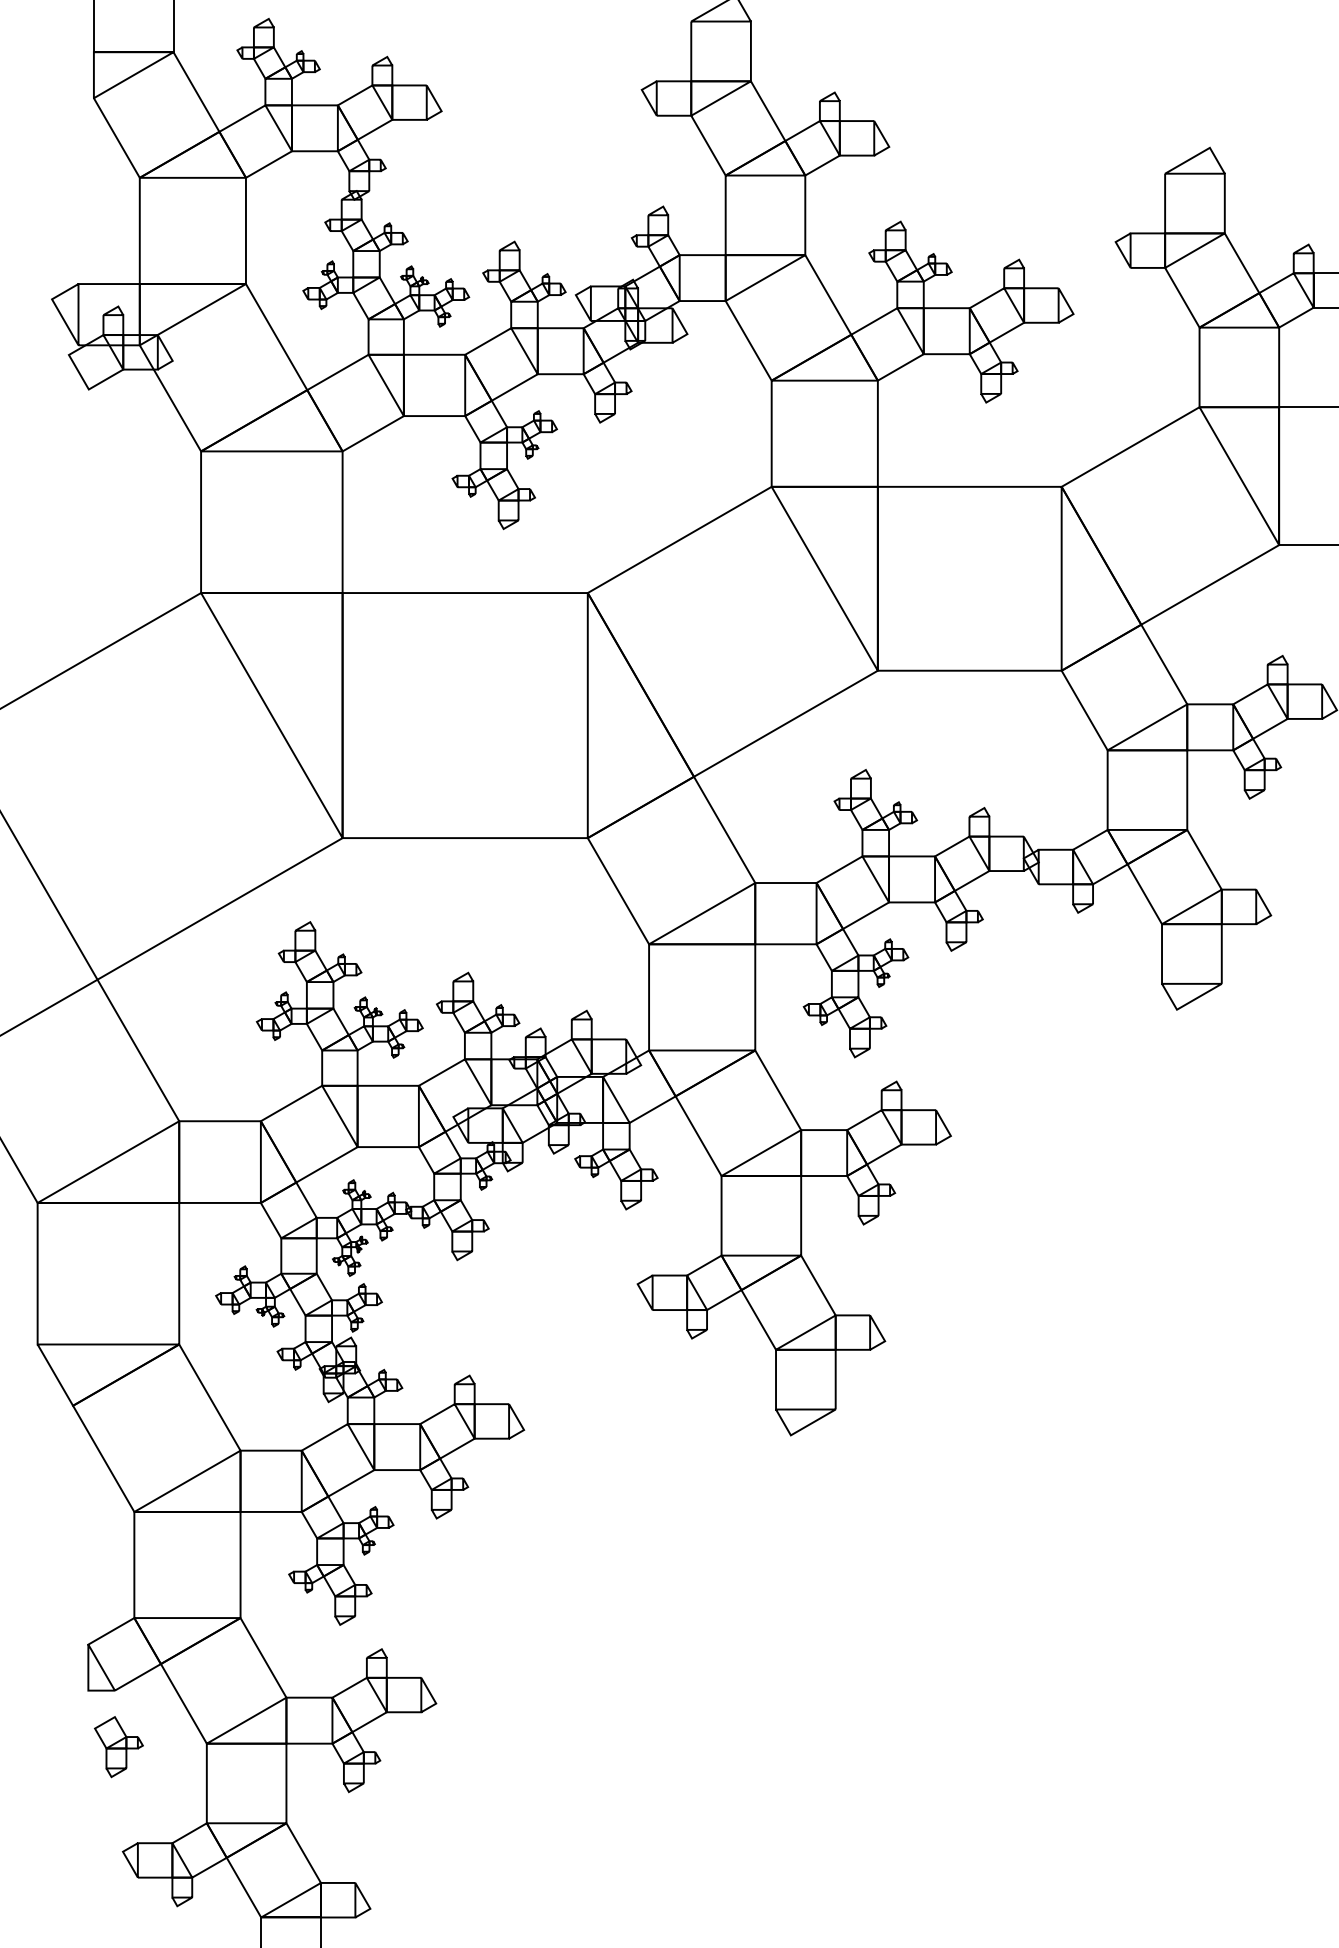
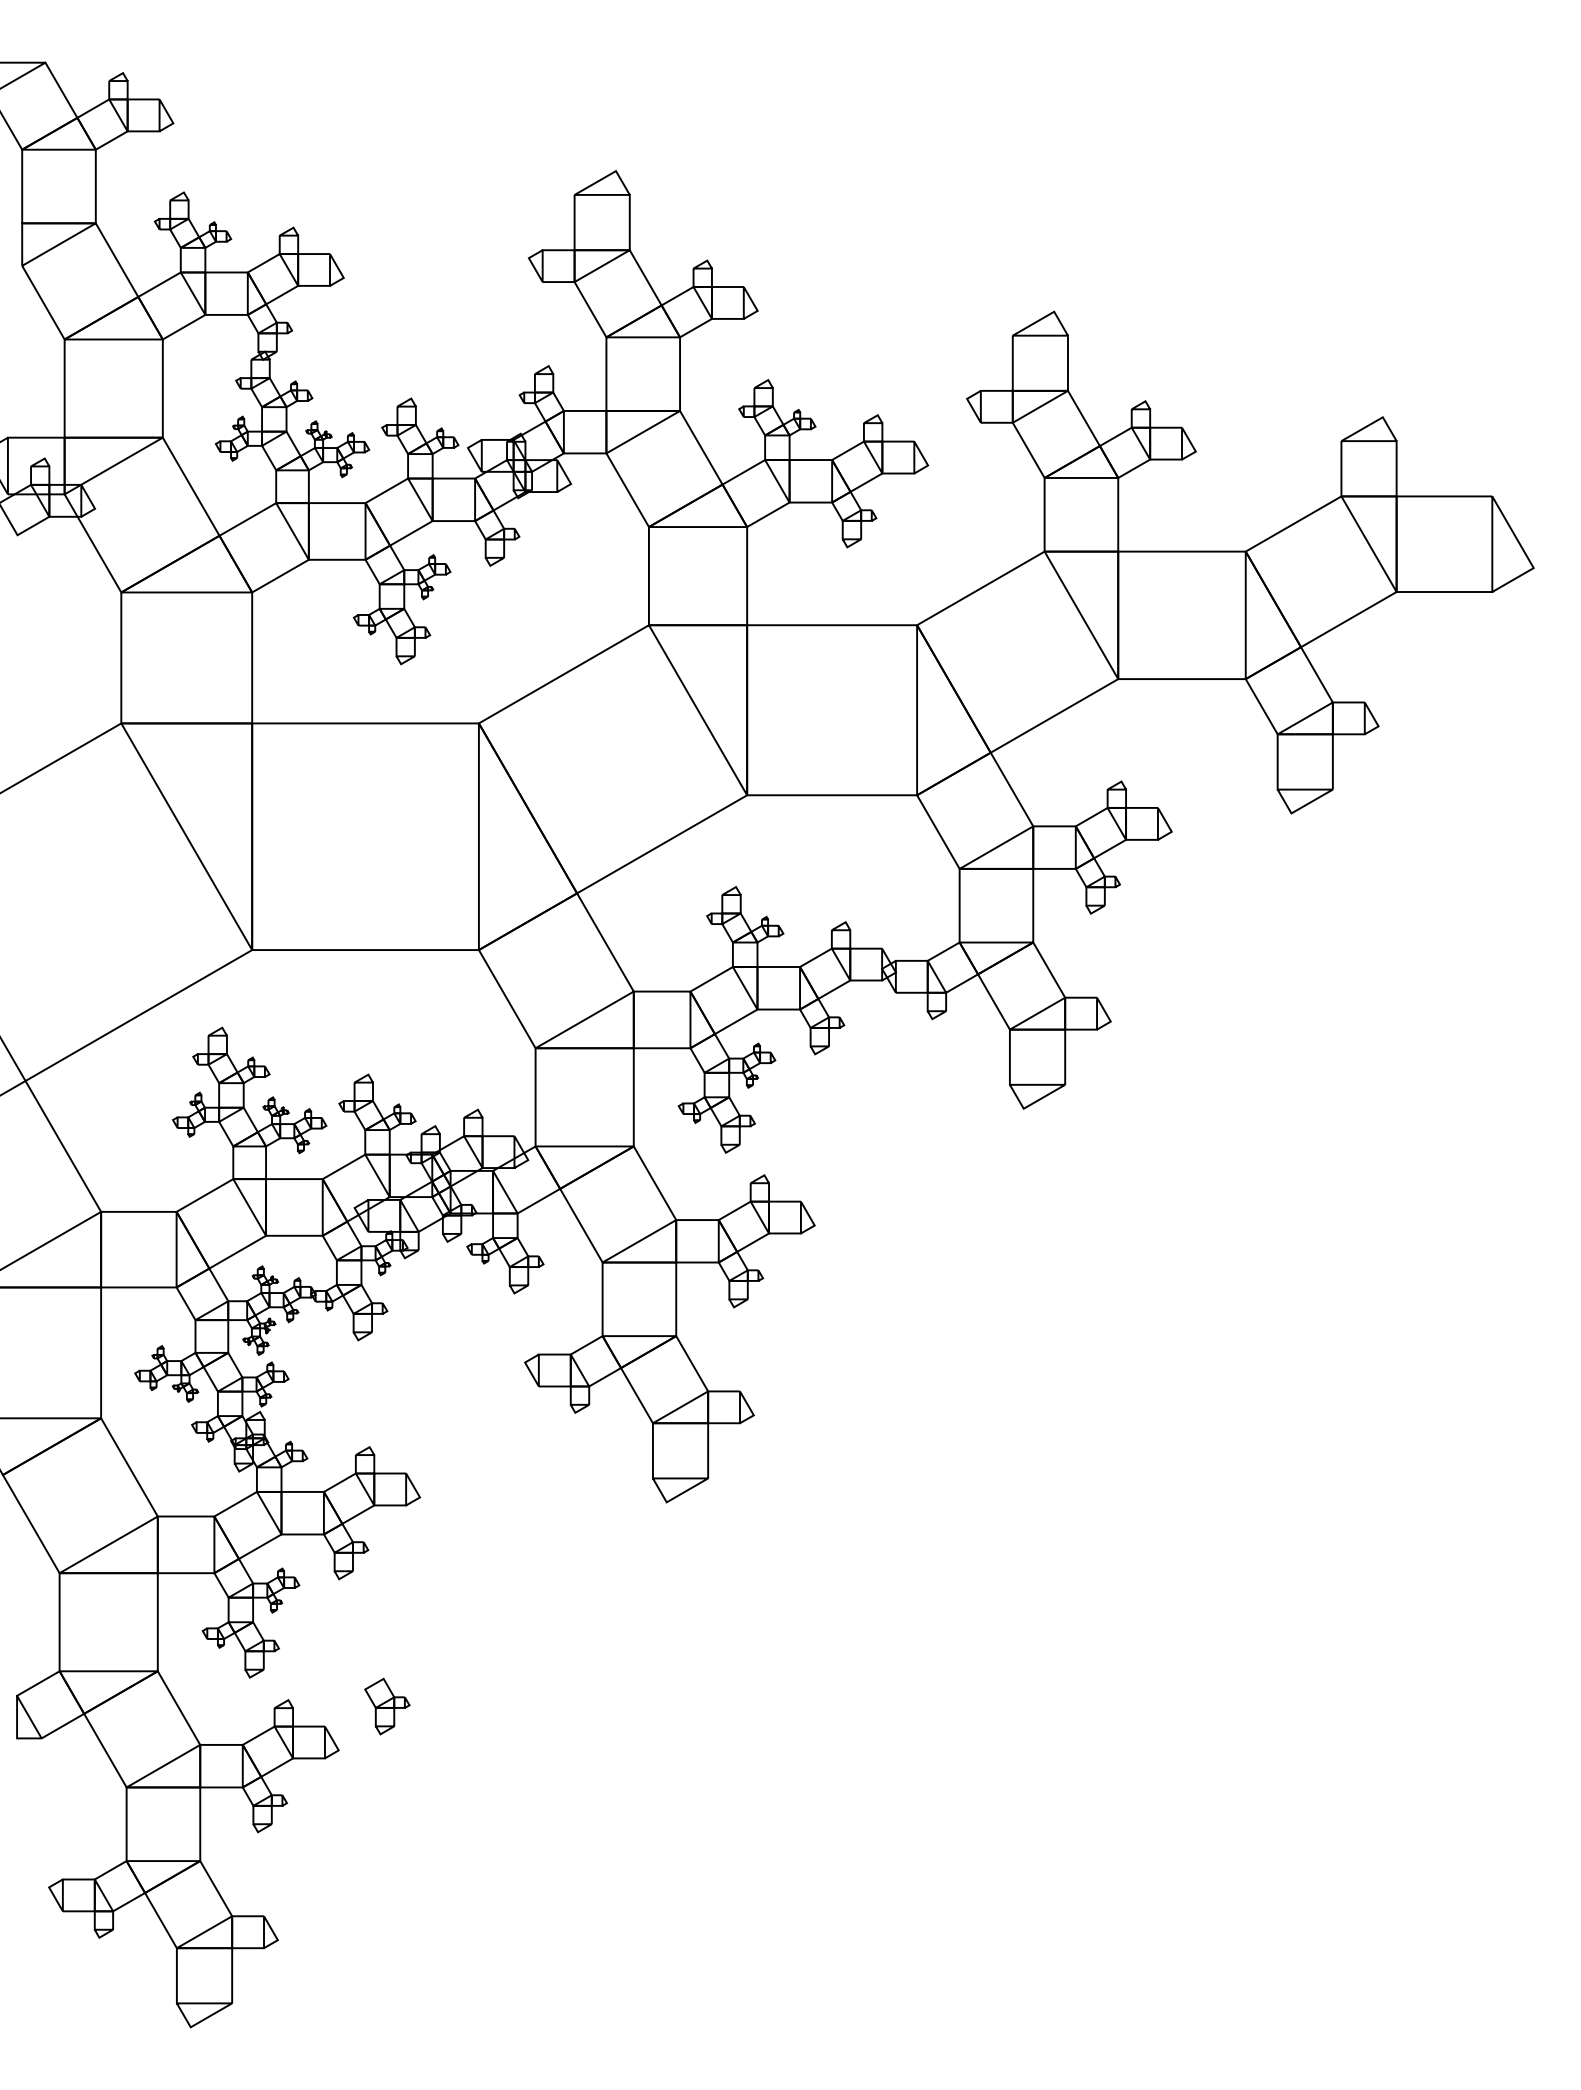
part: (119, 1746) -> (387, 1706), moved

